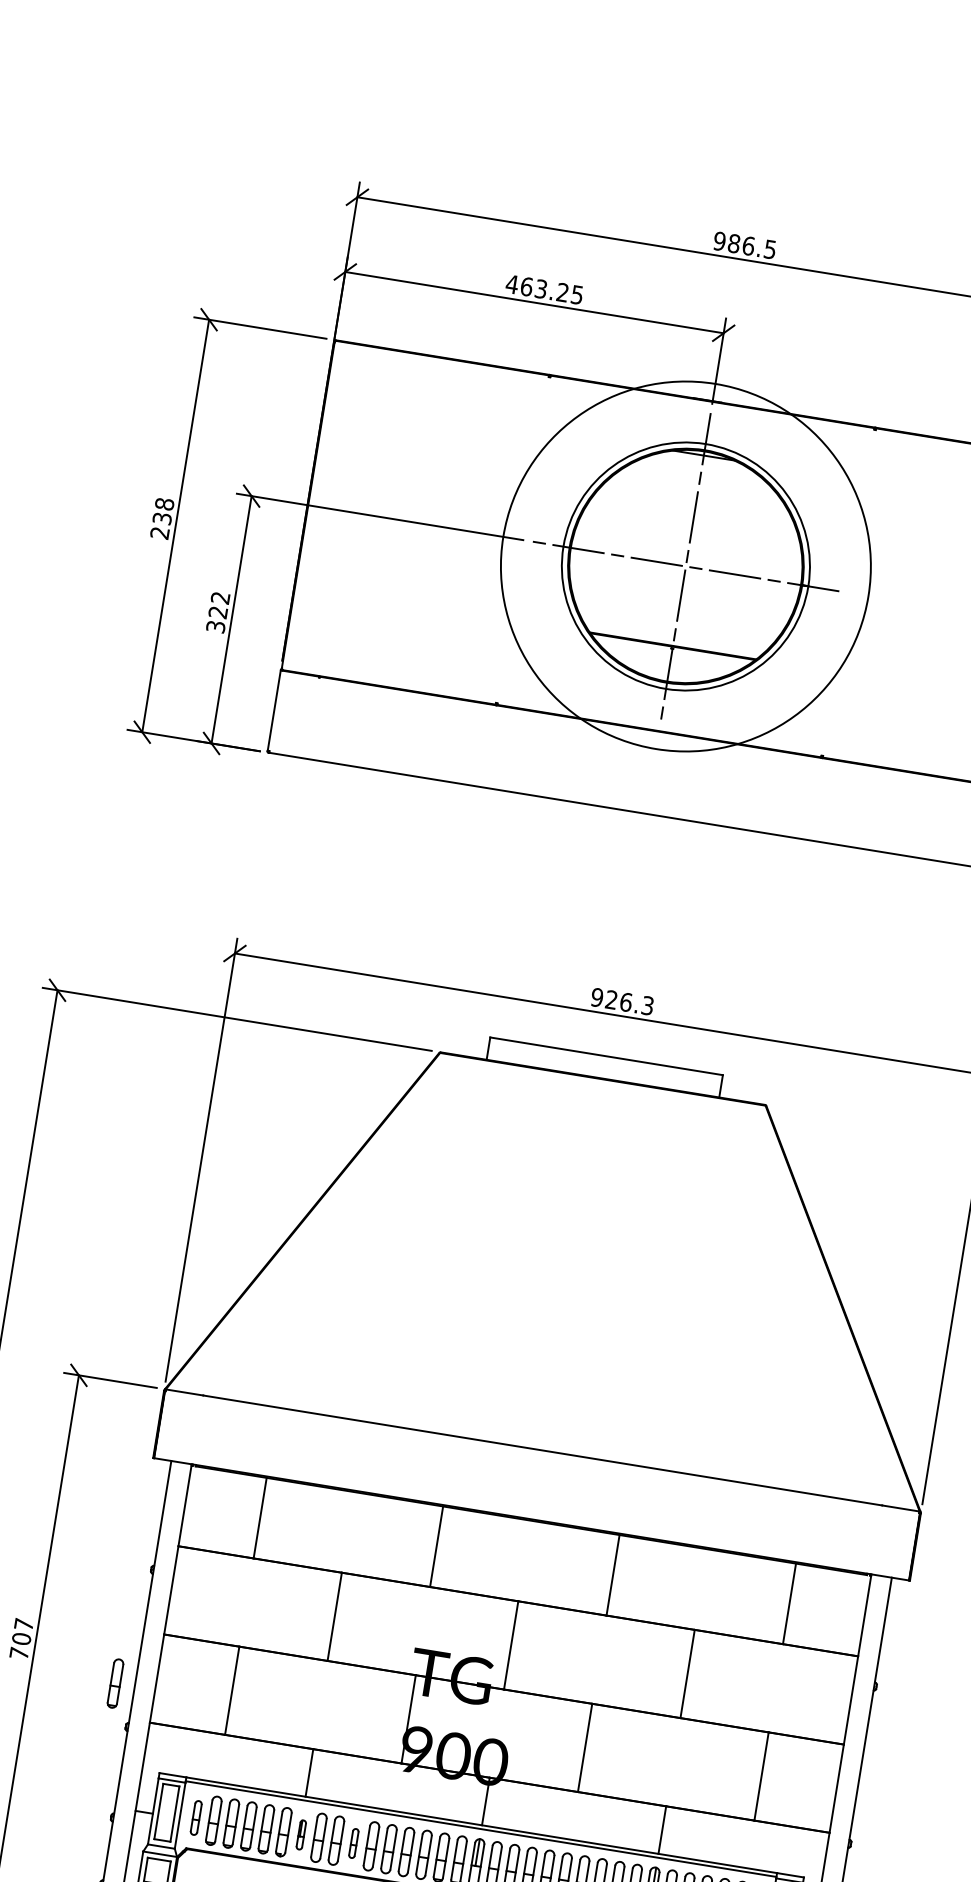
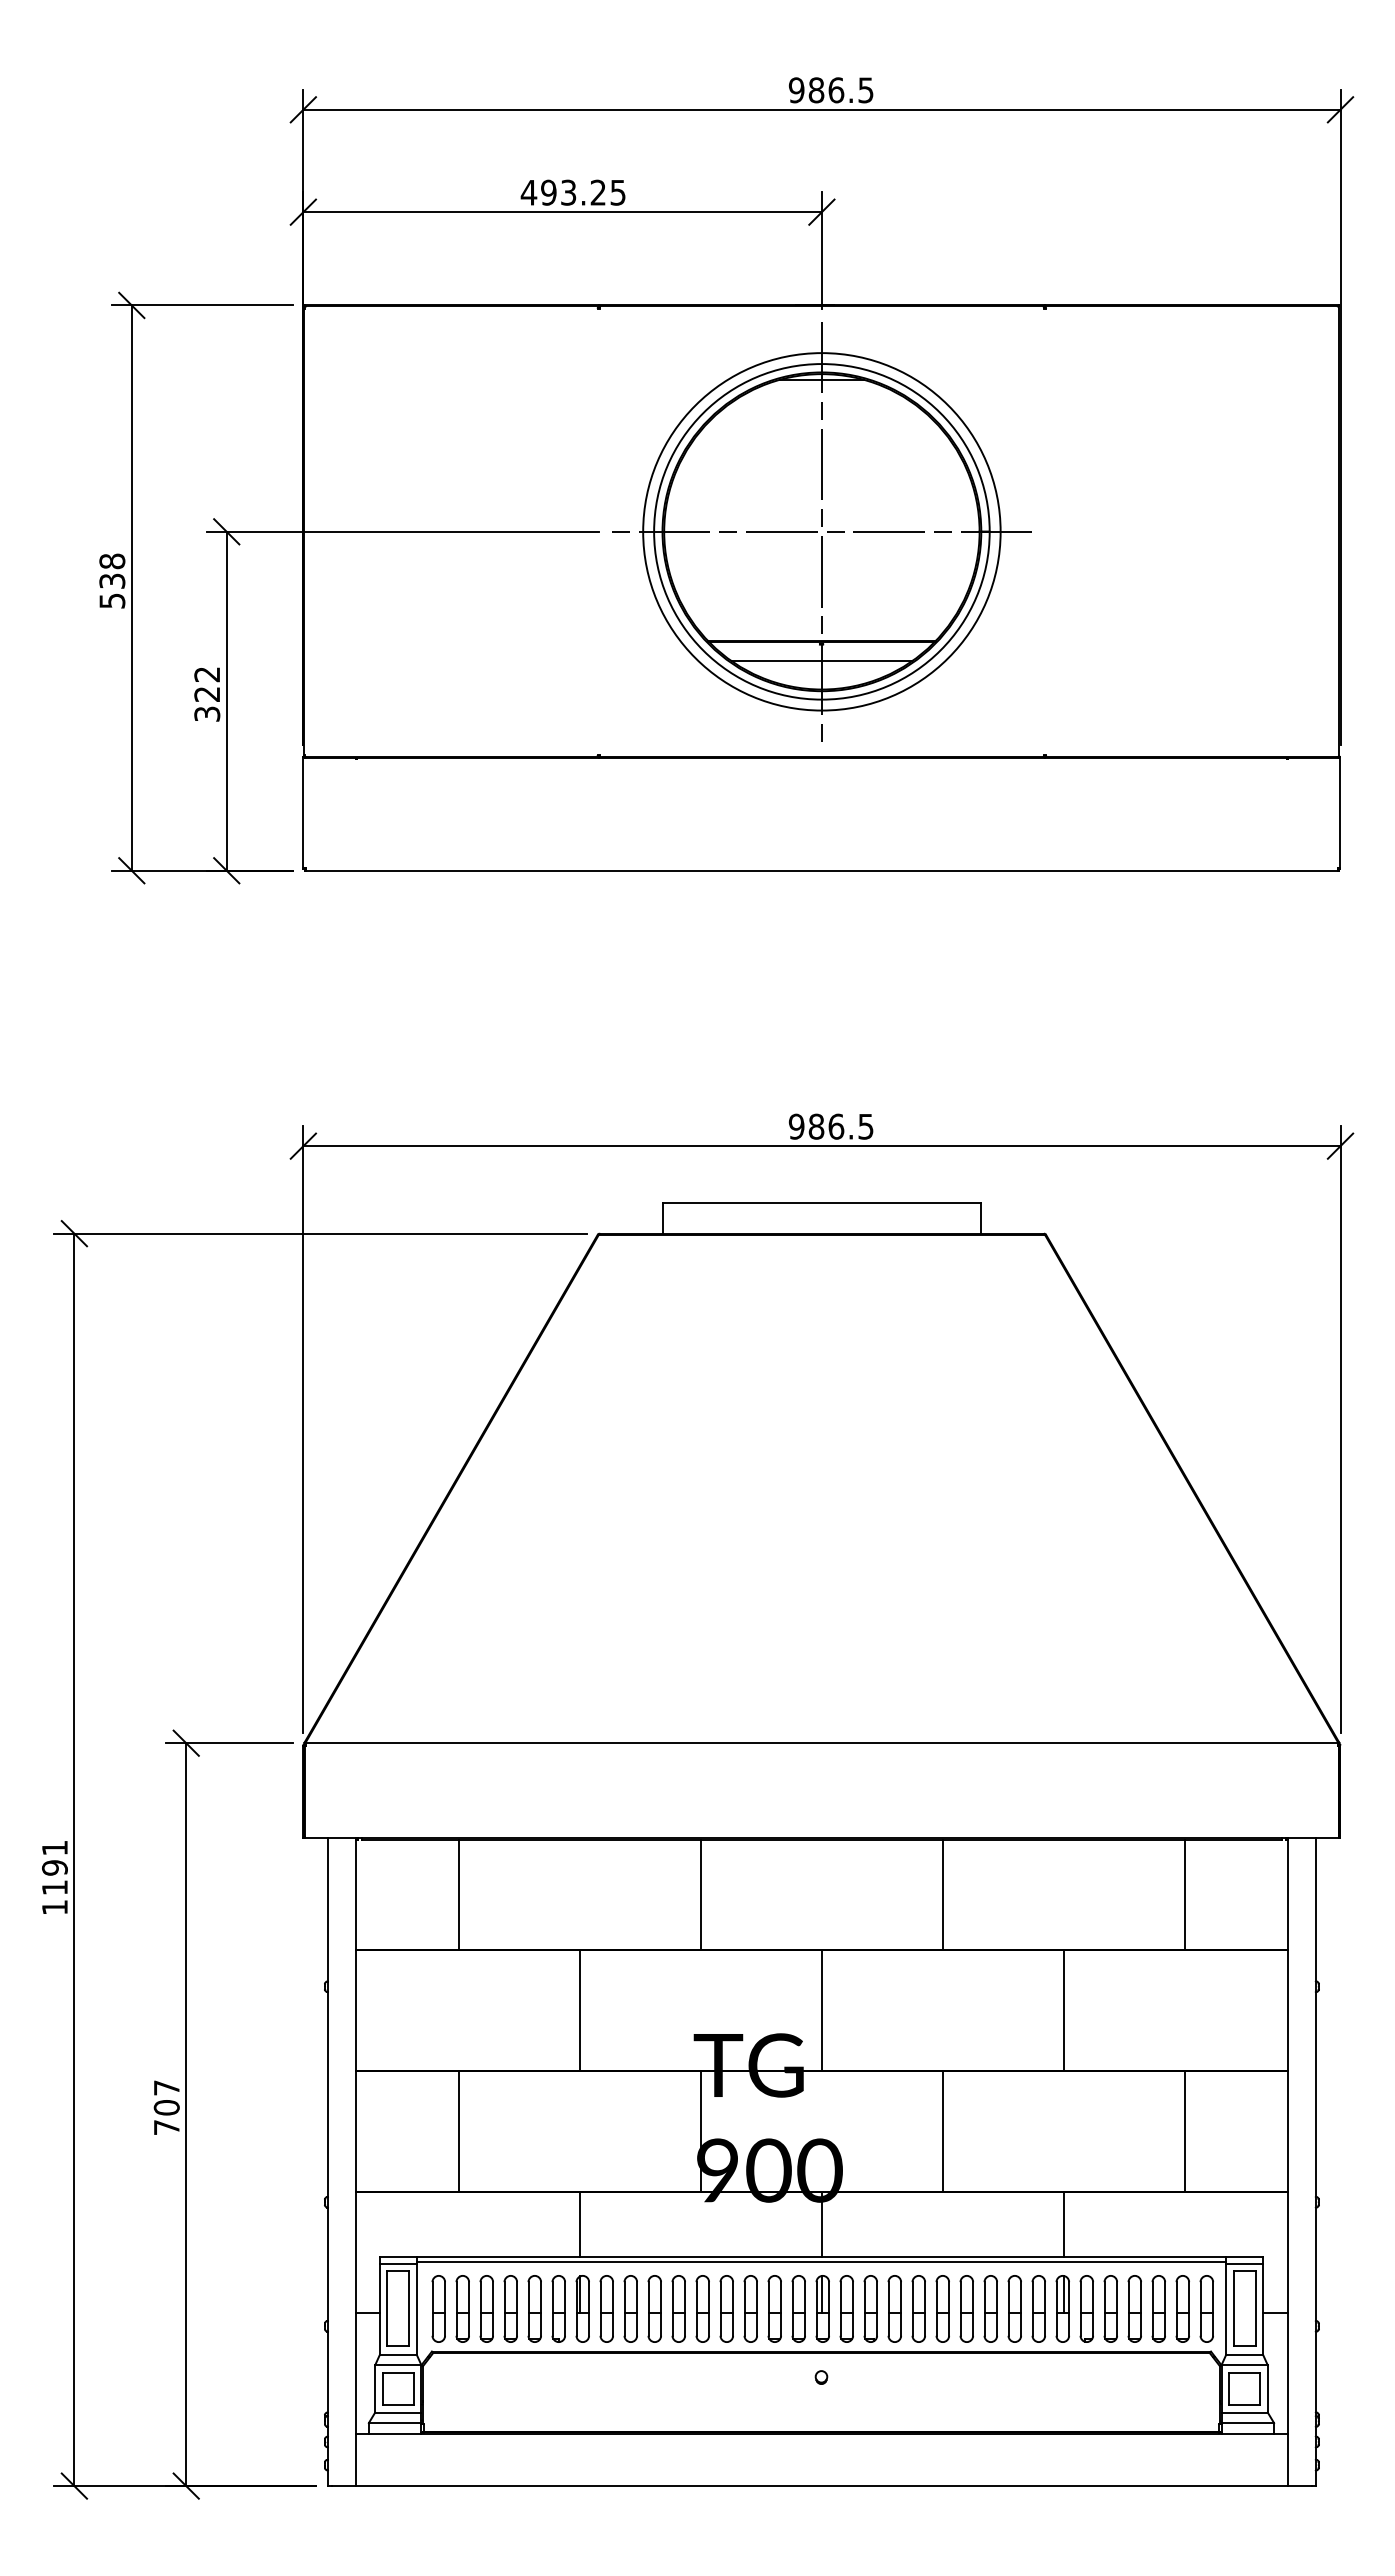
text: (526, 286) -> (548, 192), 463.25 -> 493.25
text: (160, 532) -> (112, 600), 238 -> 538
circle: (685, 566) -> (821, 531), size x0.71
line: (670, 661) -> (821, 661), added
text: (629, 1002) -> (840, 1126), 926.3 -> 986.5
part: (115, 1683) -> (301, 2146), removed
part: (196, 1817) -> (438, 2308), size x1.43
part: (301, 1834) -> (582, 2308), size x1.67
part: (353, 1843) -> (654, 2308), size x1.67

